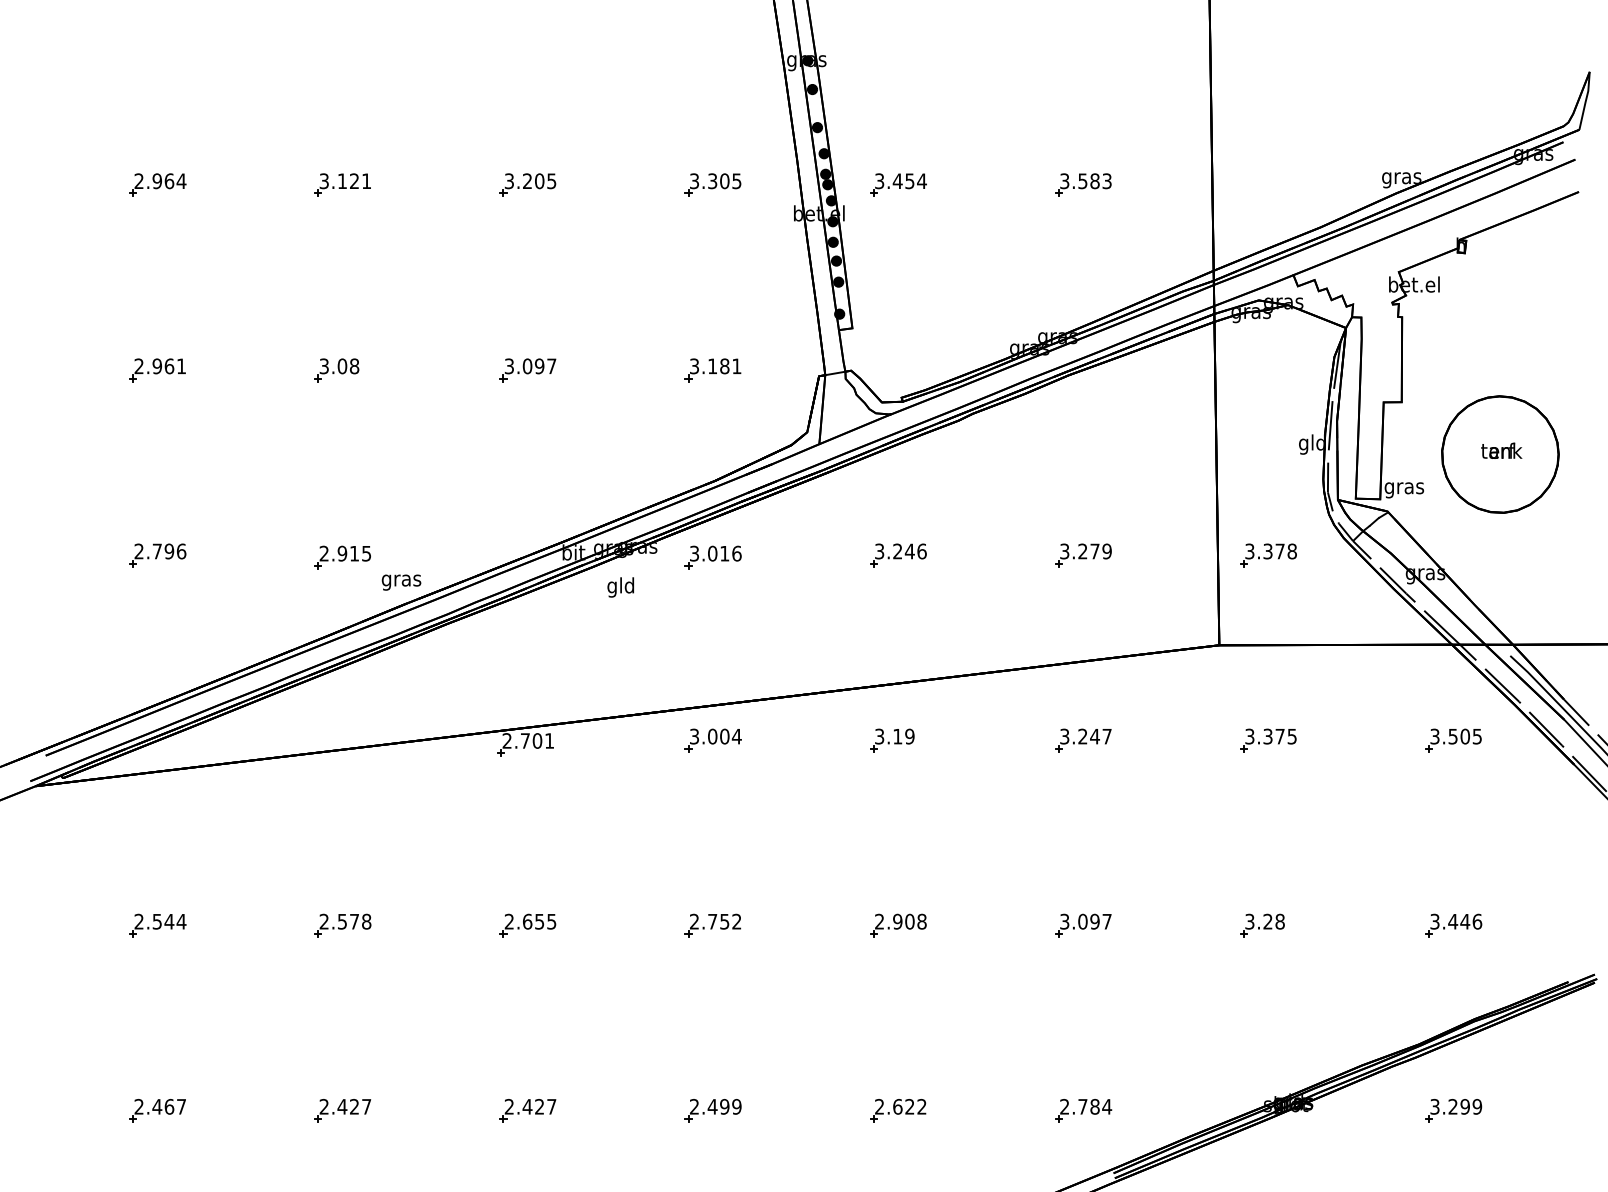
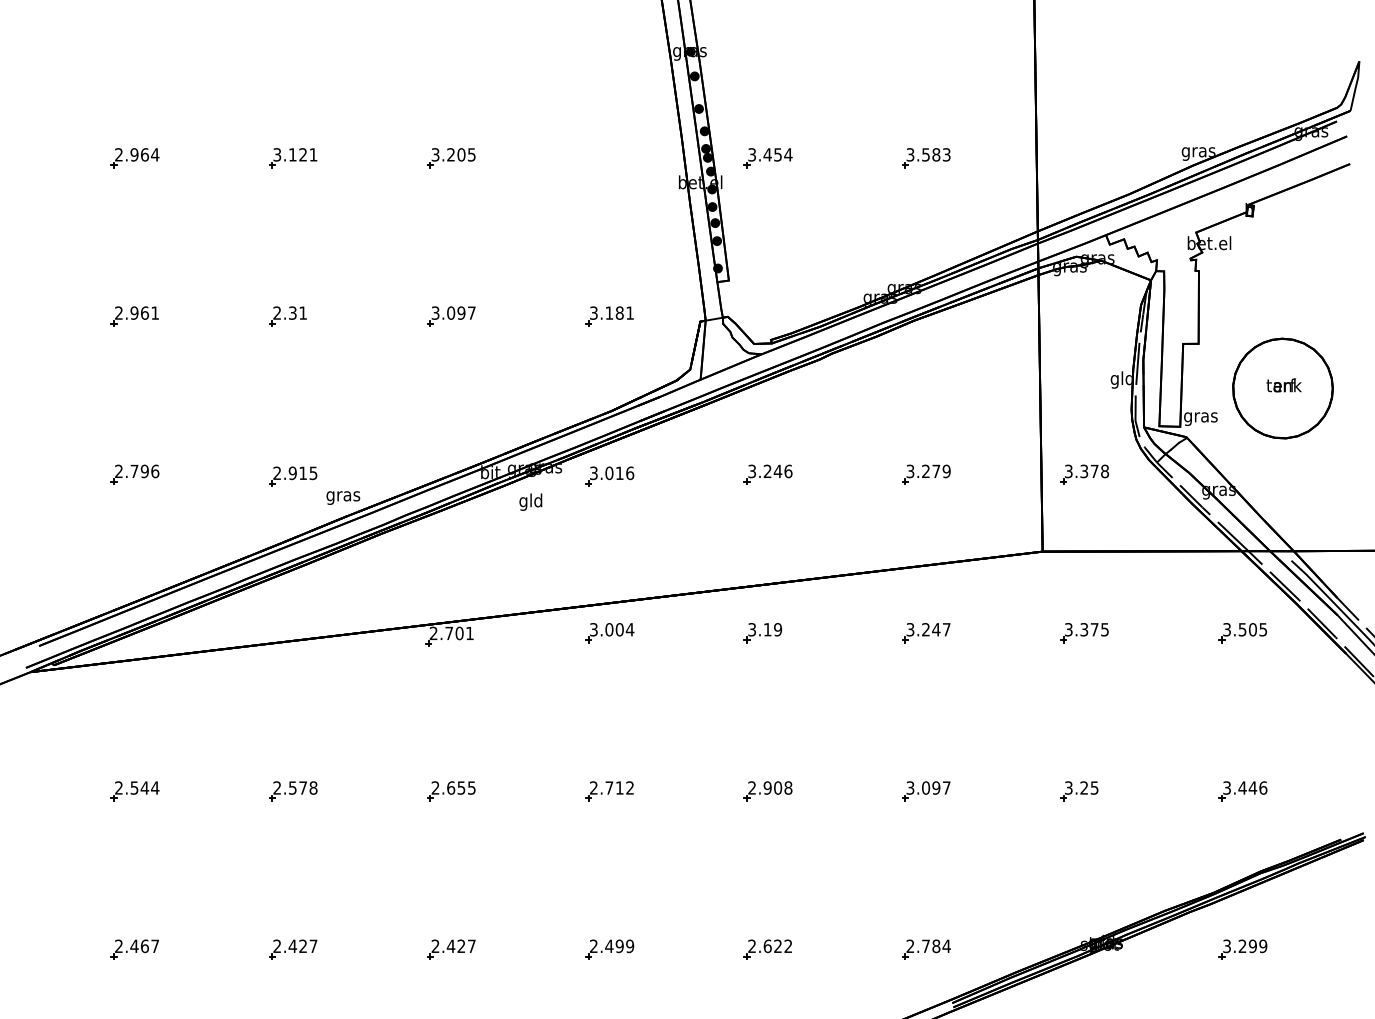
part: (712, 184) -> (609, 157), removed
text: (339, 366) -> (290, 313), 3.08 -> 2.31
text: (724, 921) -> (619, 787), 2.752 -> 2.712
text: (1279, 921) -> (1094, 787), 3.28 -> 3.25

